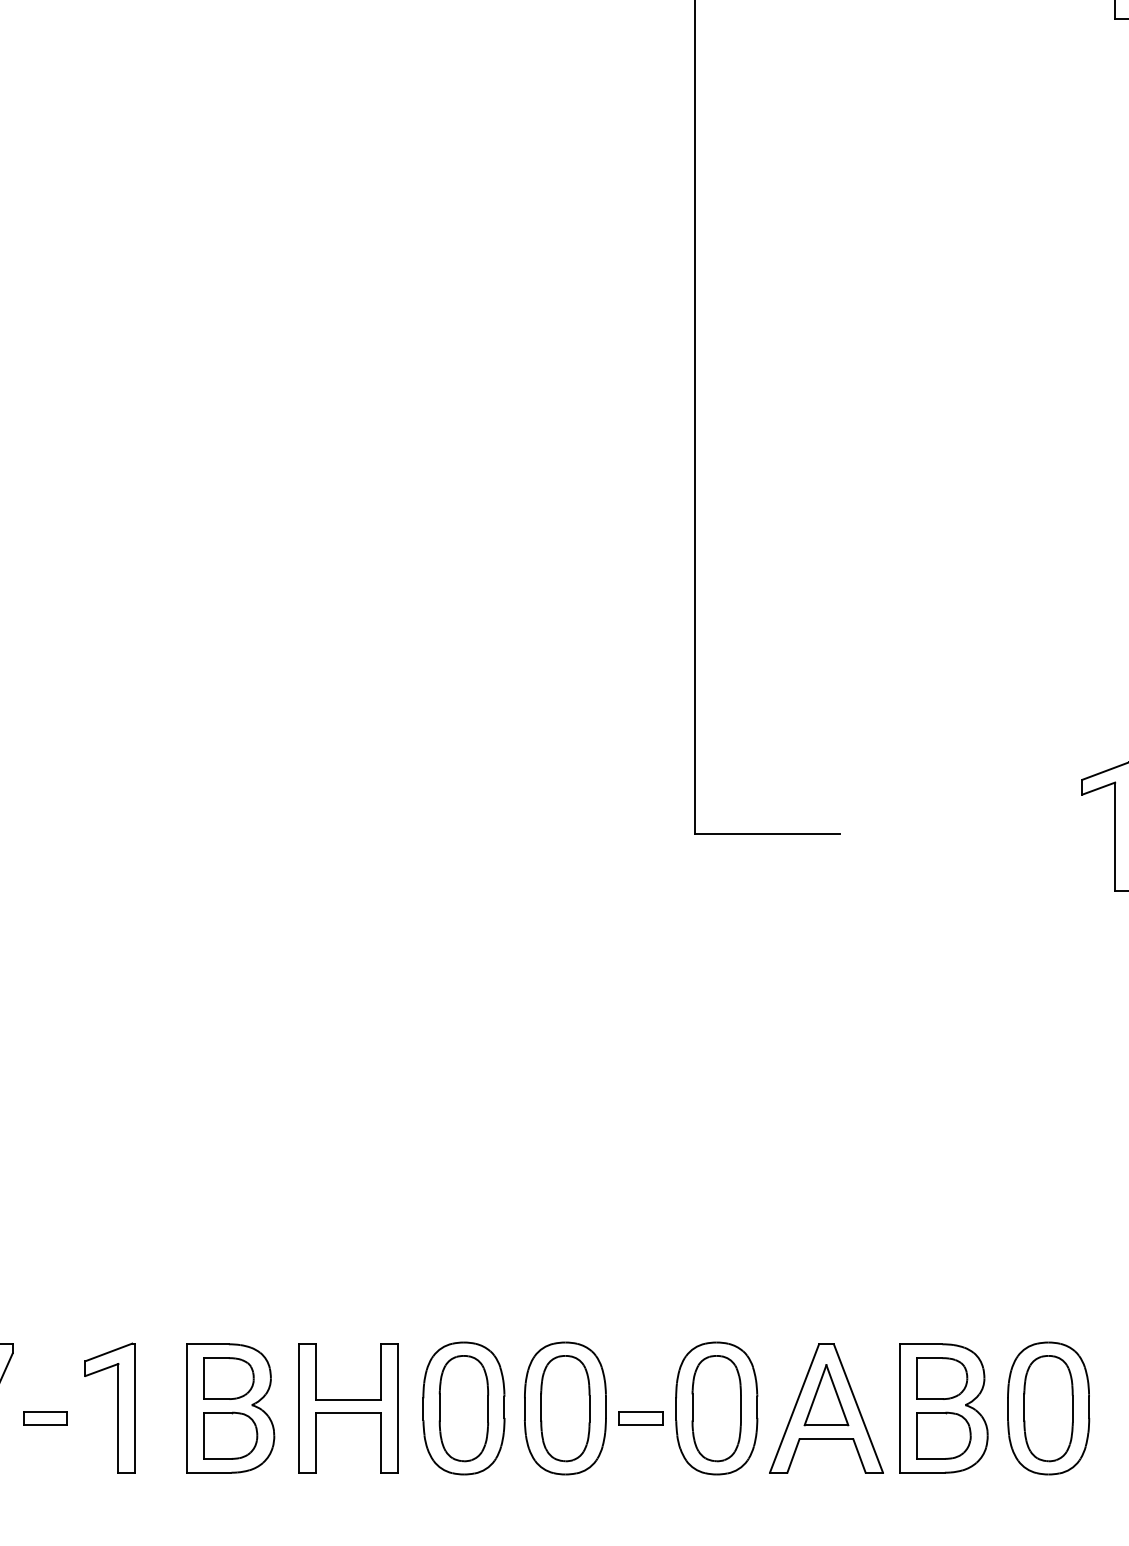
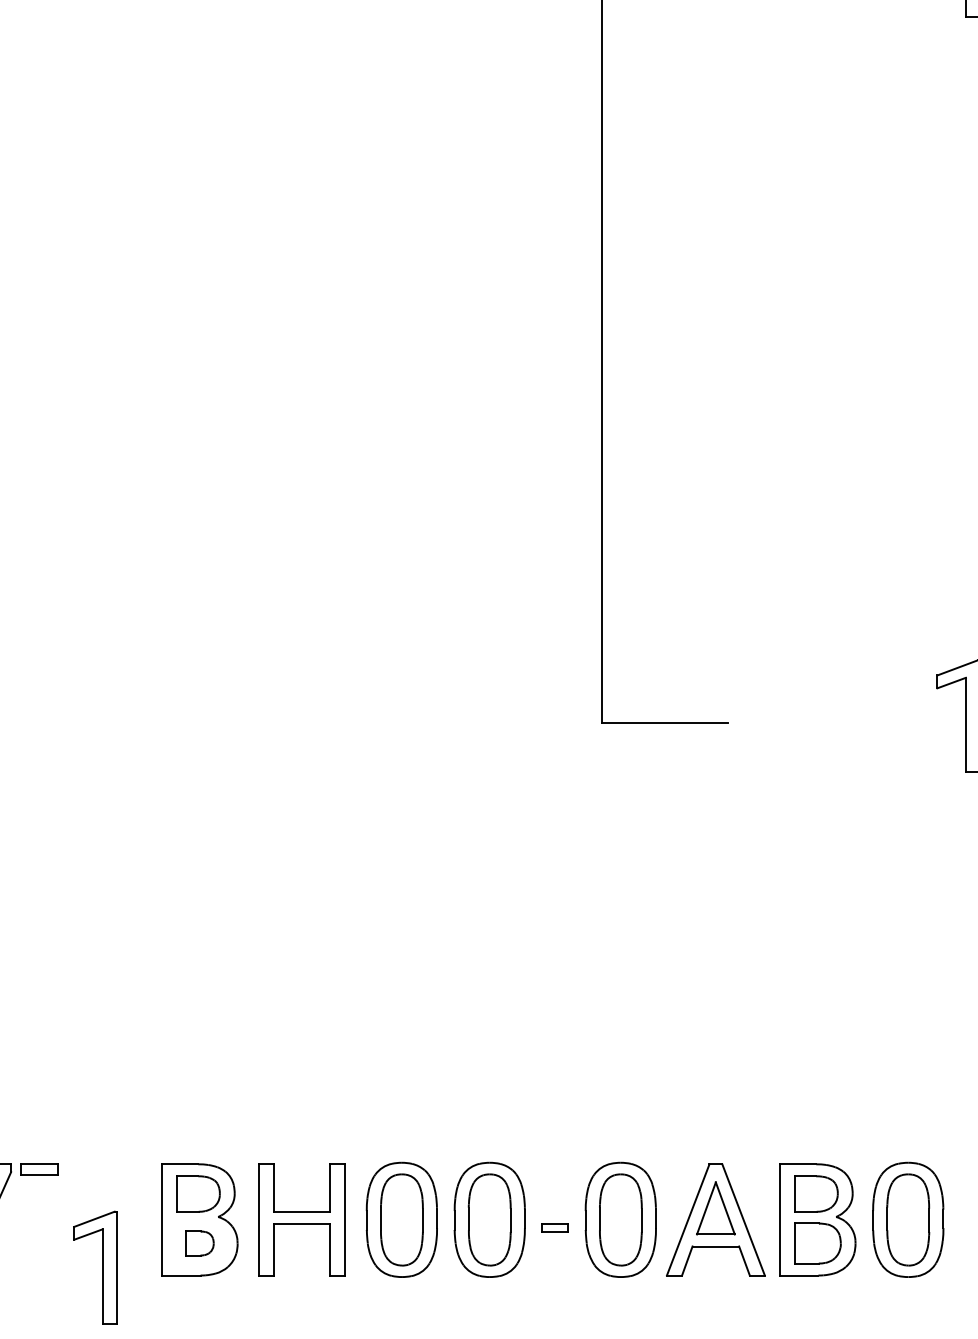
part: (118, 1408) -> (102, 1267), moved
part: (45, 1418) -> (39, 1169), moved
part: (641, 1418) -> (555, 1228), size x0.7
part: (230, 1435) -> (199, 1243), size x0.6

